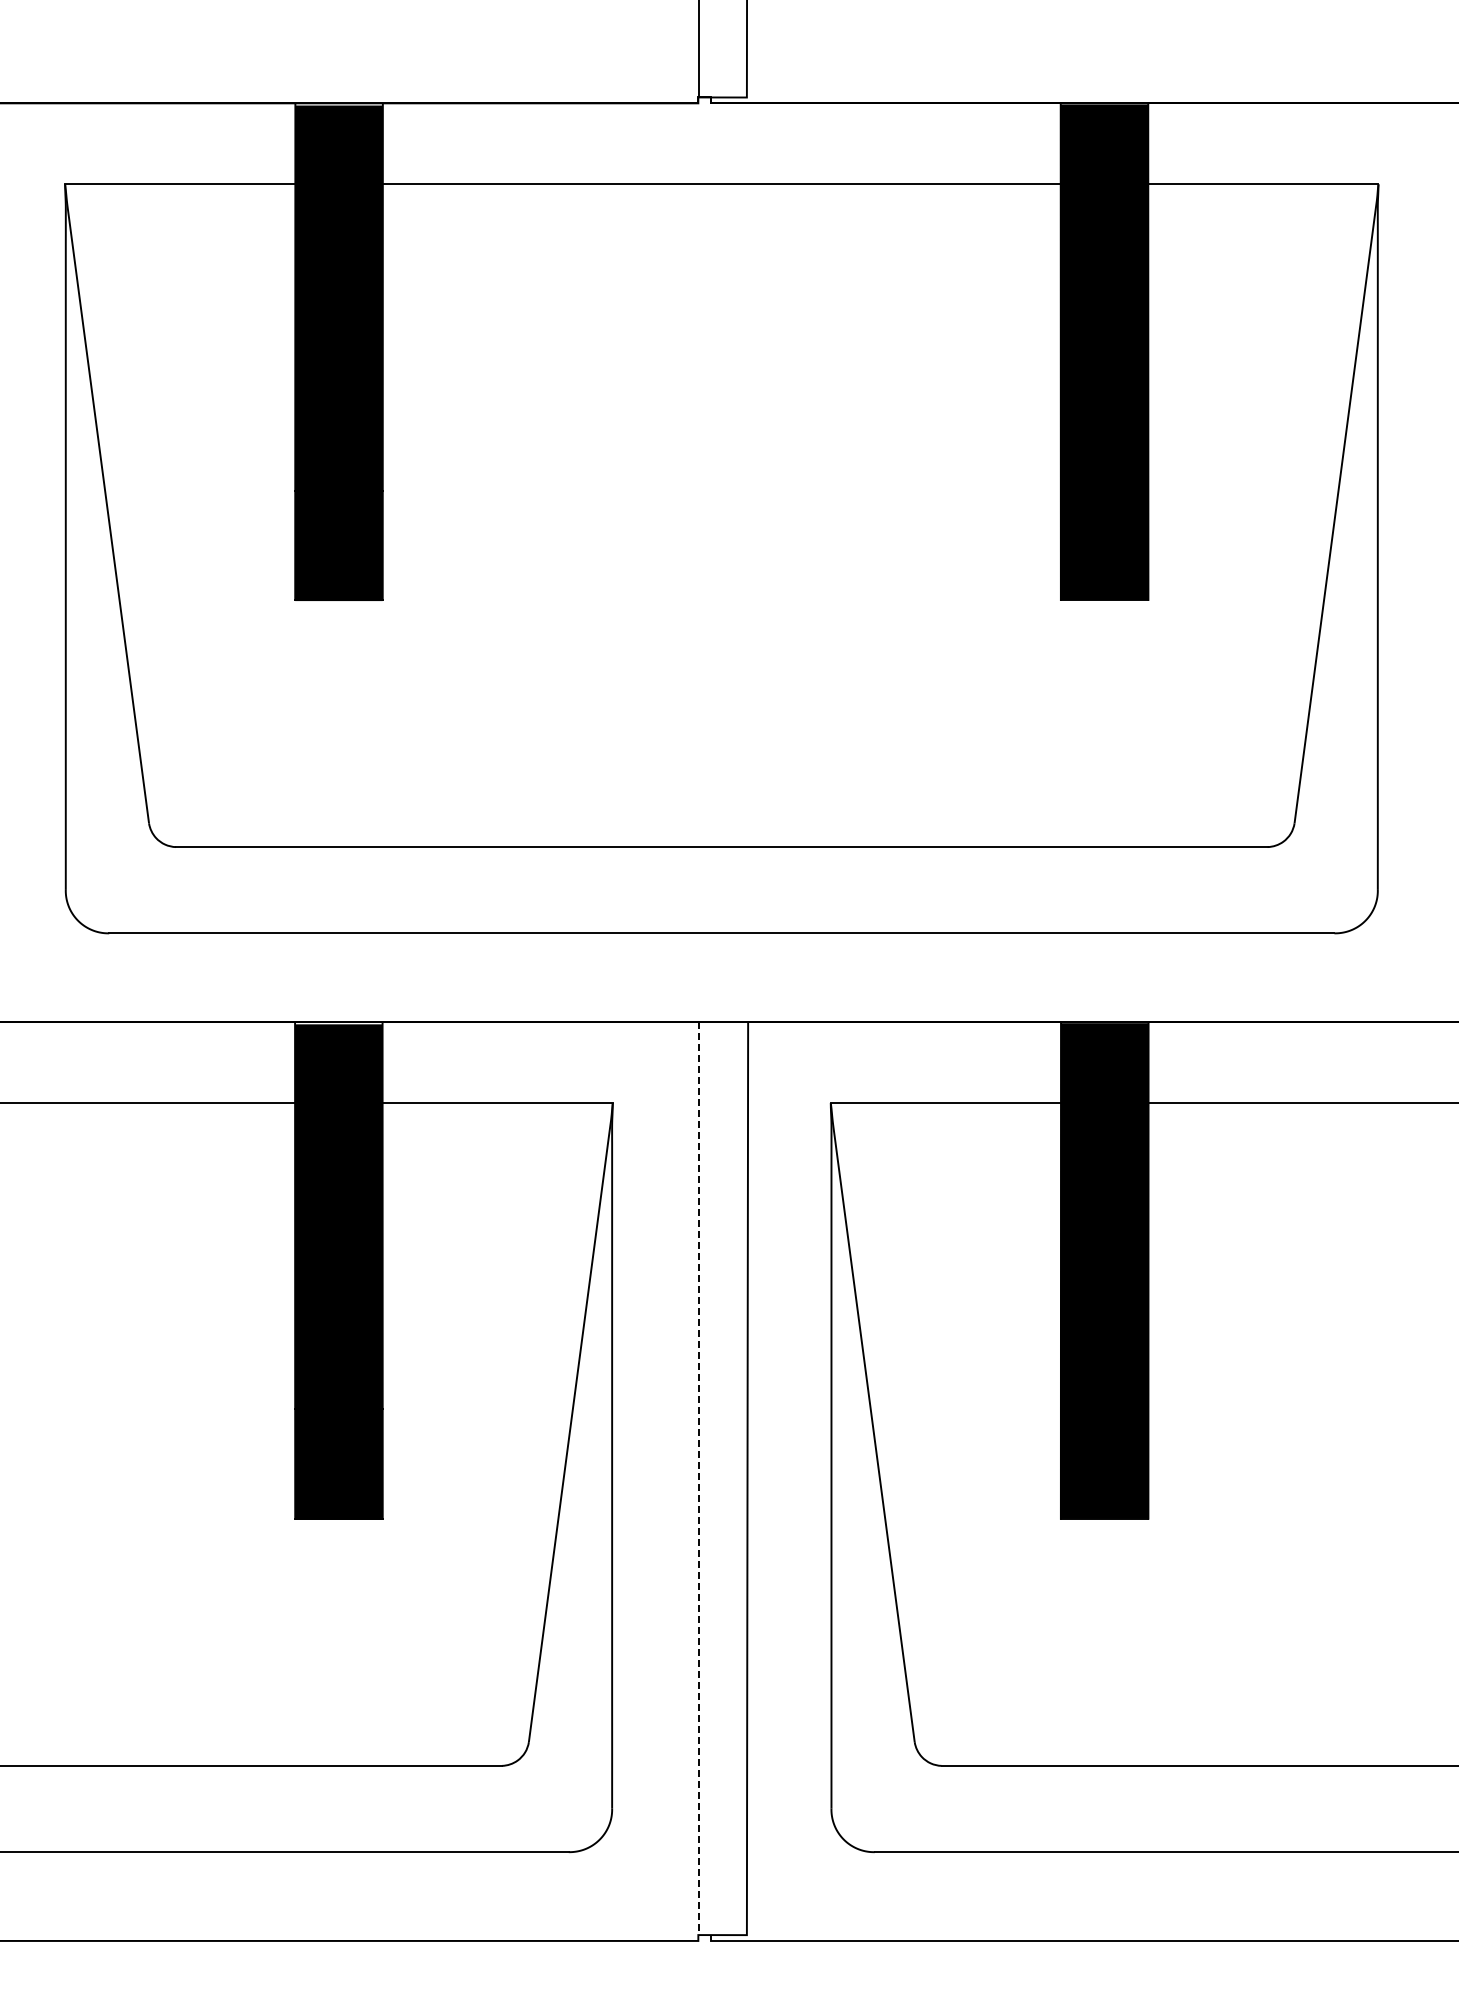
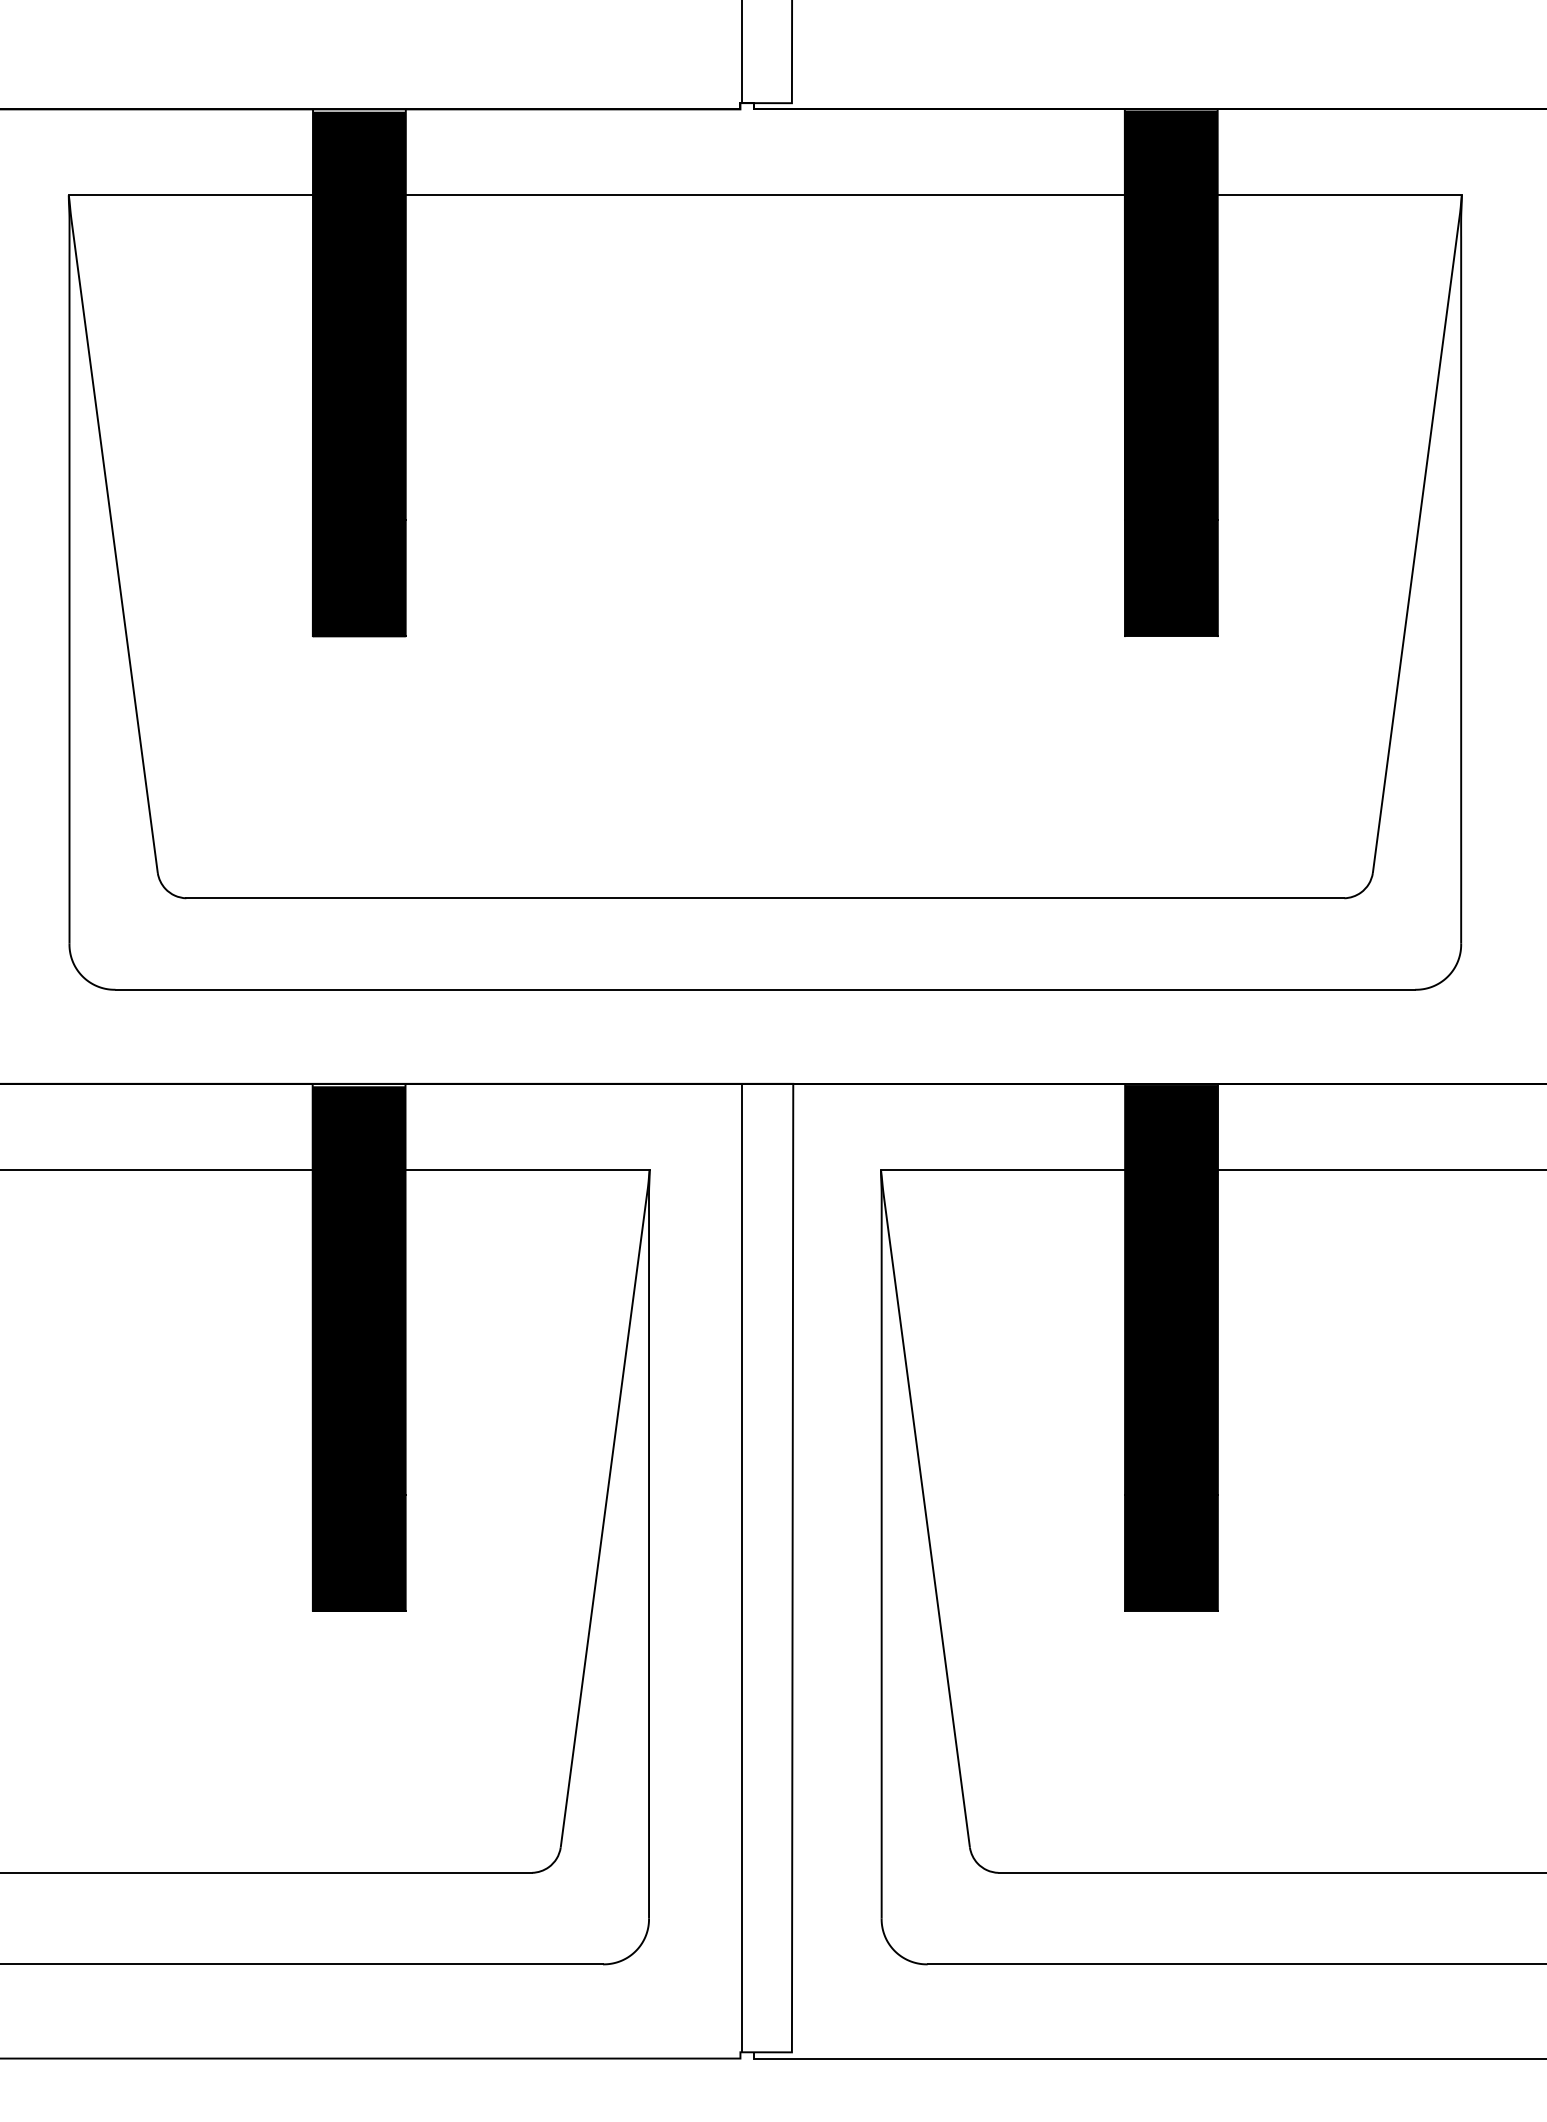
line: (699, 1478) -> (741, 1568), dashed -> solid

